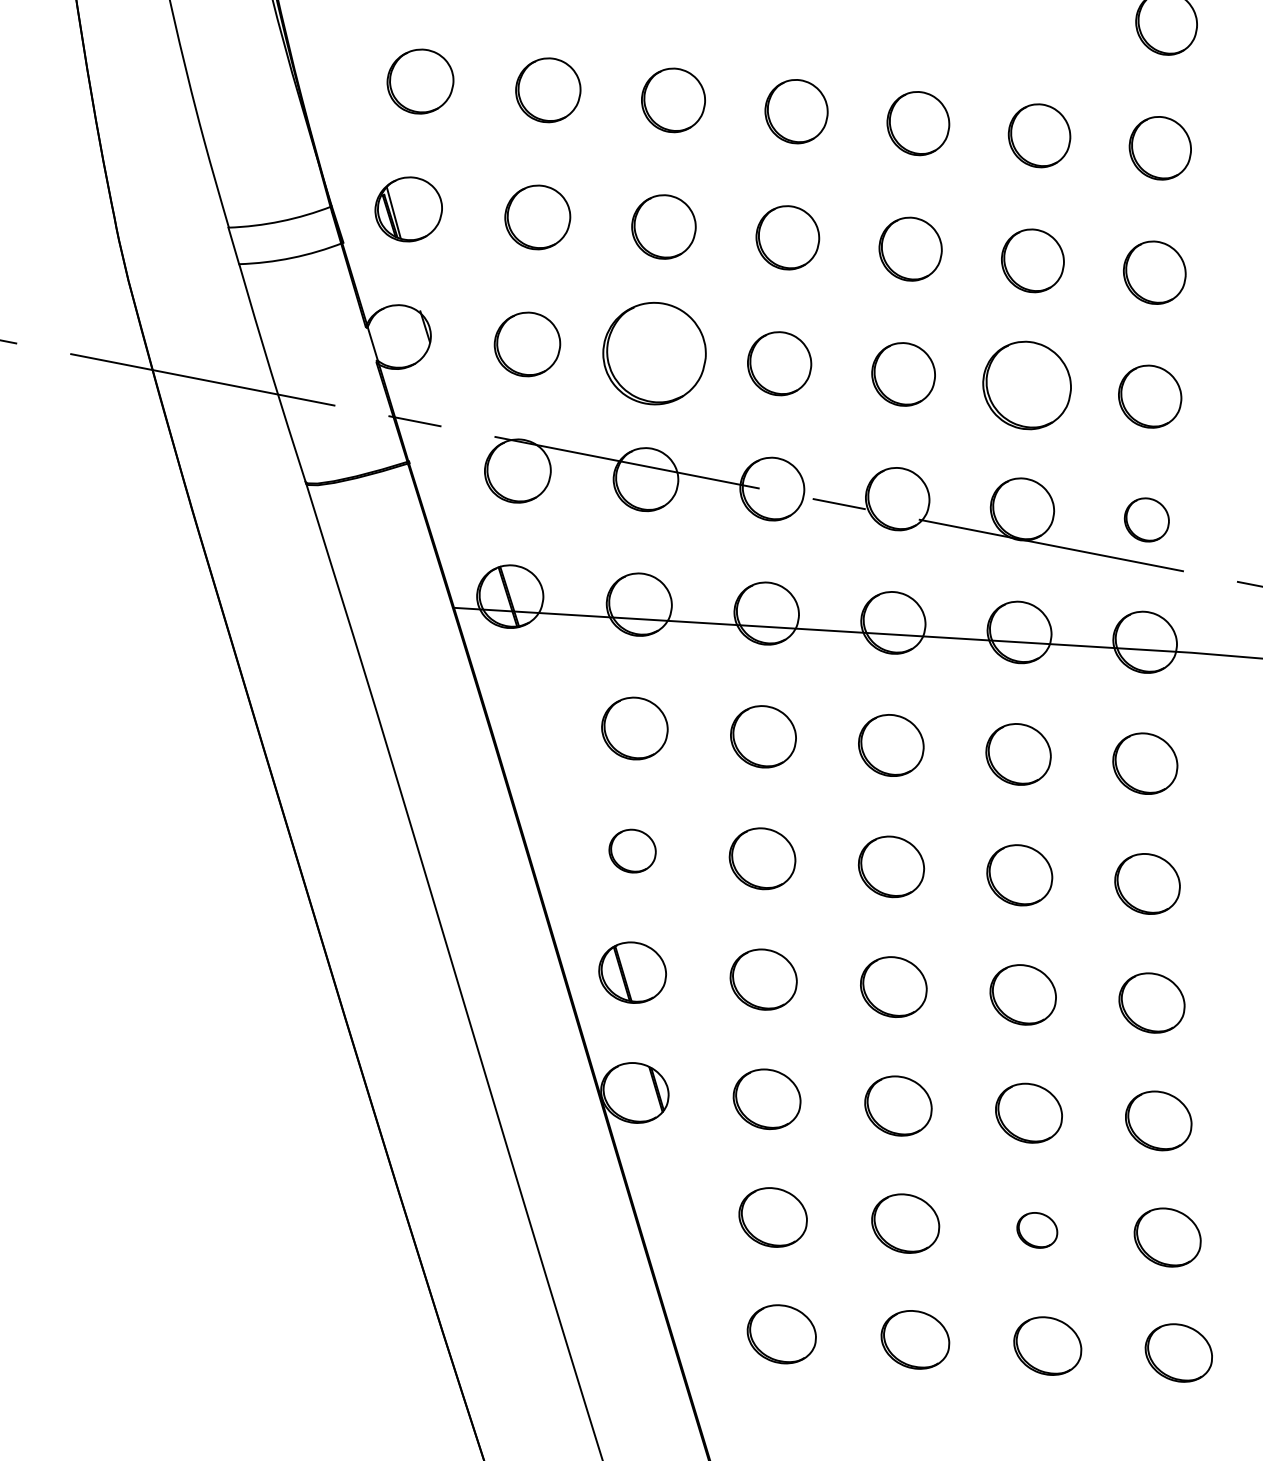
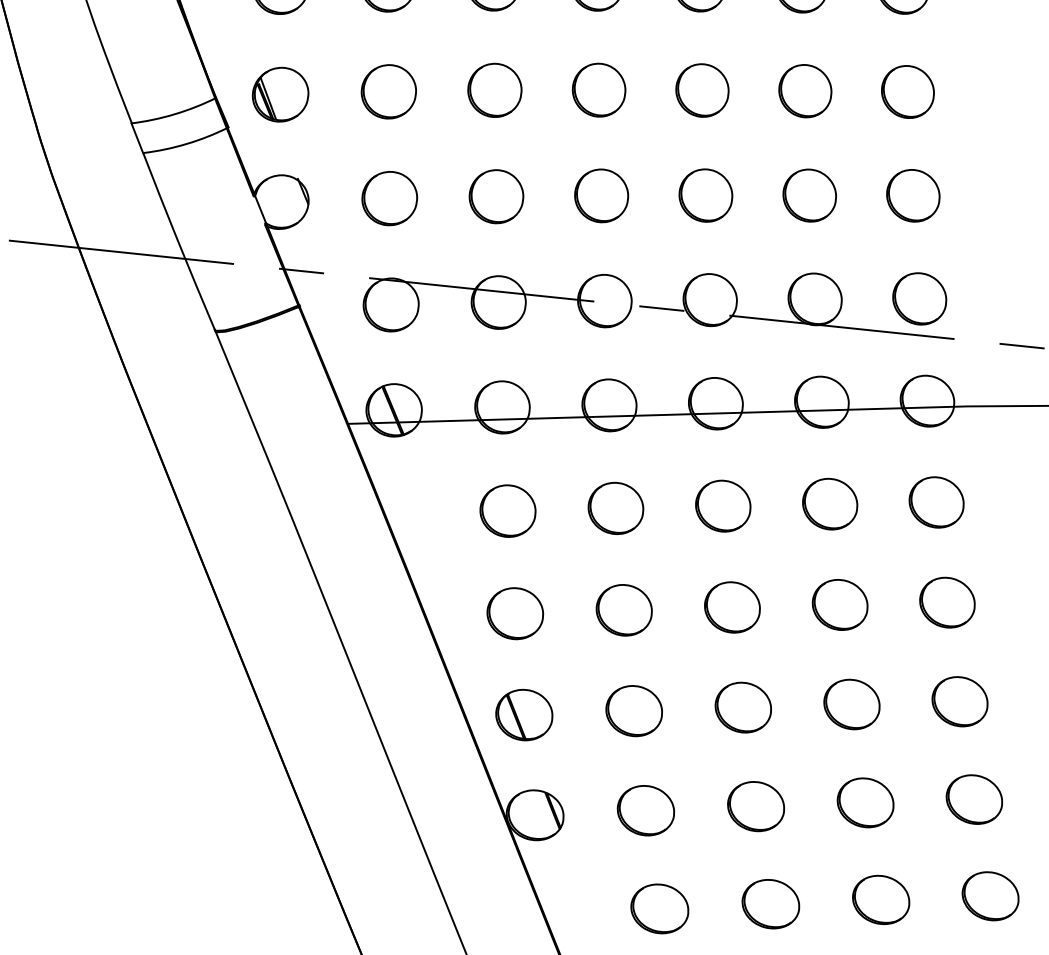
part: (654, 353) -> (496, 196), size x0.62
part: (1026, 385) -> (809, 195), size x0.71
part: (1146, 519) -> (919, 298), size x1.43
part: (632, 850) -> (515, 613), size x1.43
part: (1037, 1230) -> (881, 900), size x1.67

